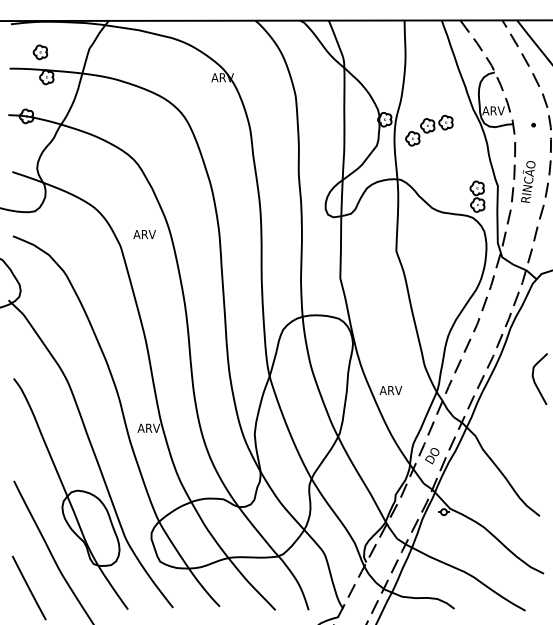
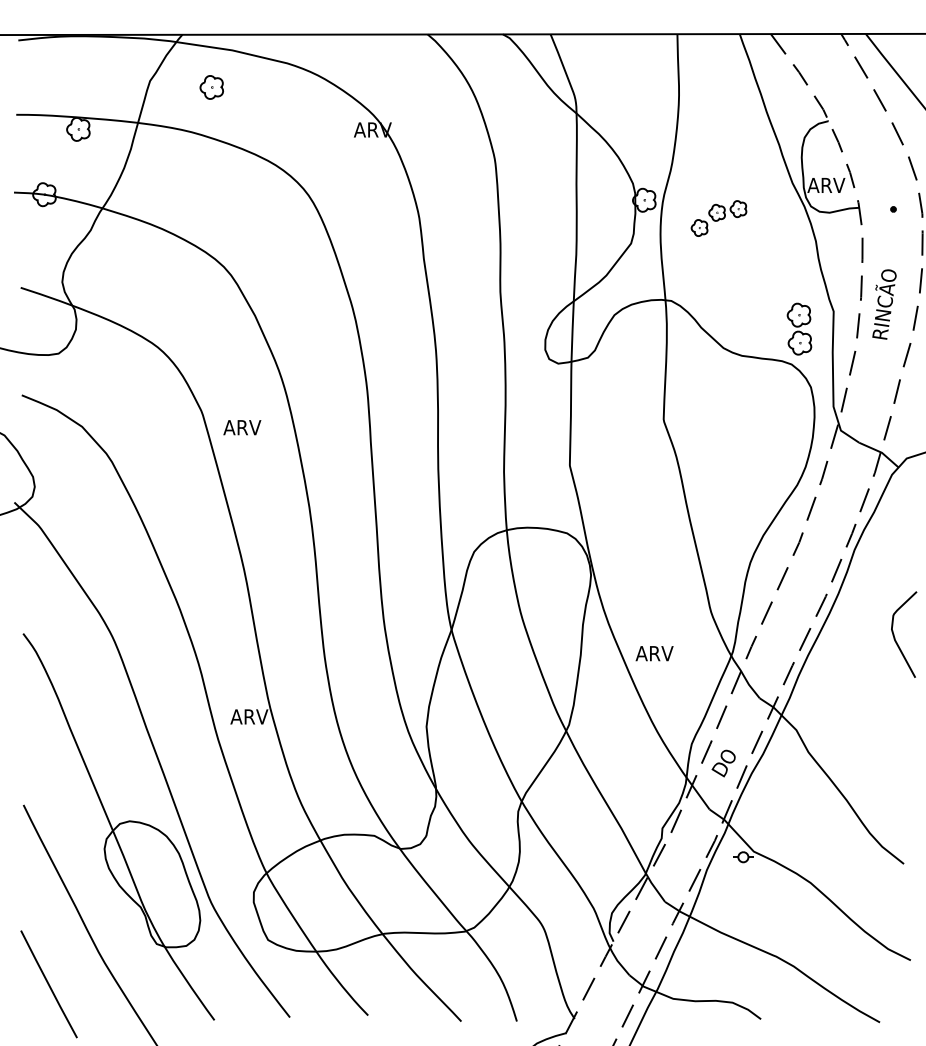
part: (40, 52) -> (211, 87), moved
part: (429, 130) -> (719, 218), size x0.7
text: (144, 234) -> (242, 427), moved

